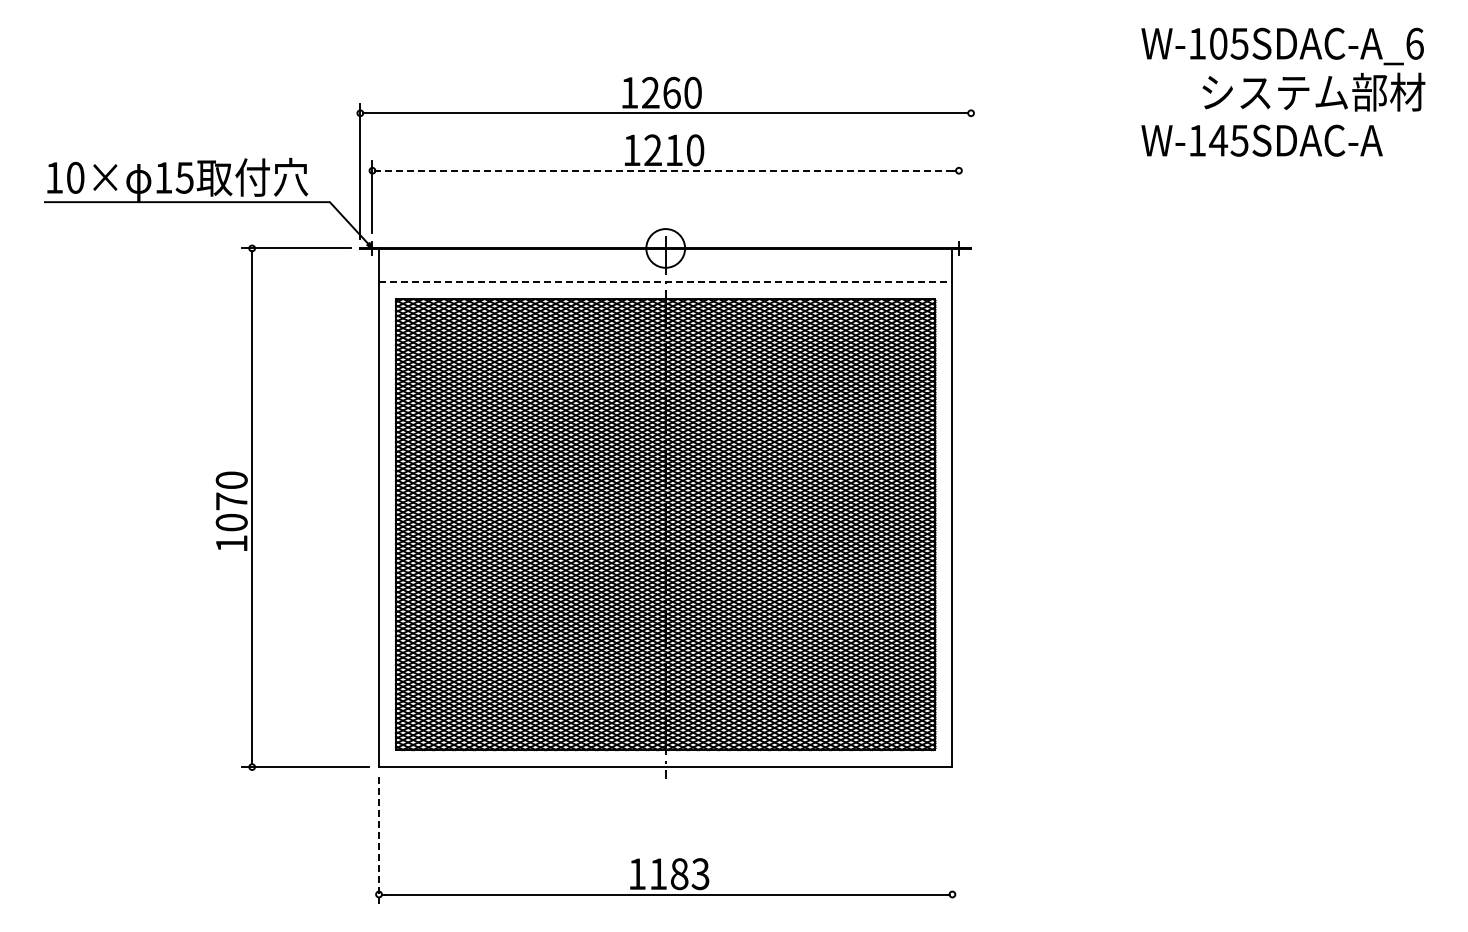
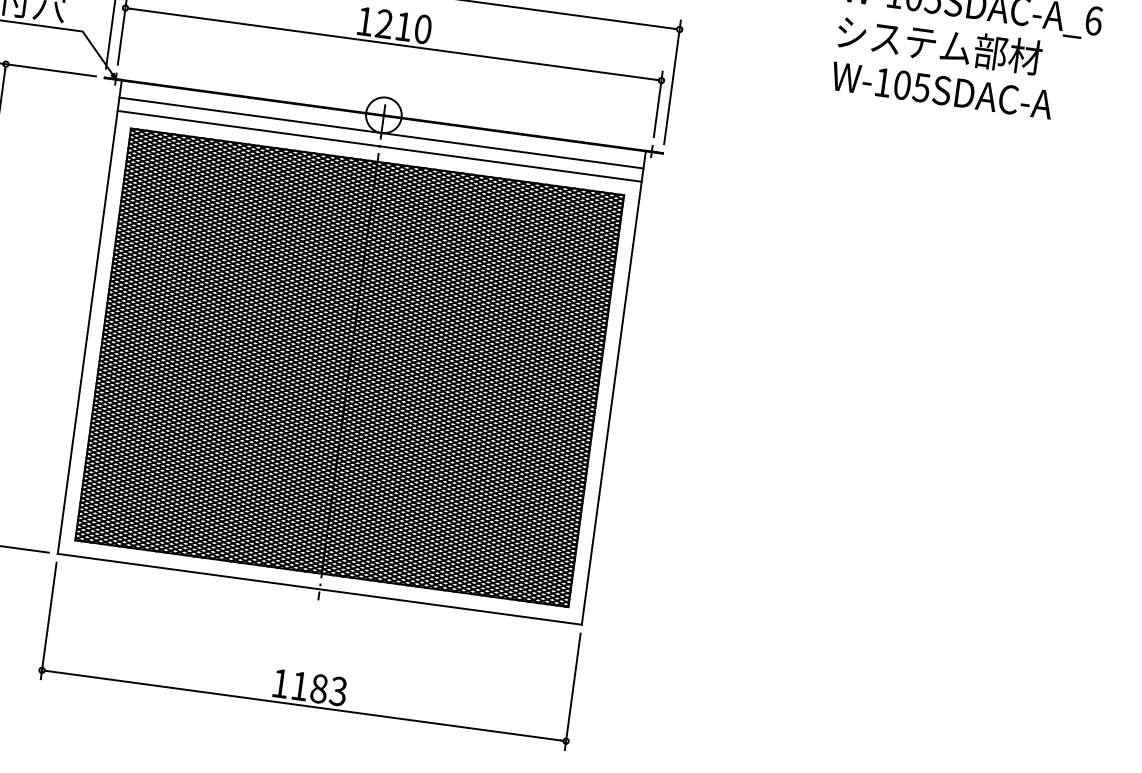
text: (1313, 91) -> (939, 44), moved
text: (1218, 140) -> (902, 84), W-145SDAC-A -> W-105SDAC-A
line: (665, 170) -> (393, 44), dashed -> solid
line: (971, 170) -> (672, 81), added
line: (958, 196) -> (657, 104), added
line: (665, 267) -> (381, 132), added
line: (665, 282) -> (379, 146), dashed -> solid
line: (379, 840) -> (49, 621), dashed -> solid
line: (952, 840) -> (572, 691), added

